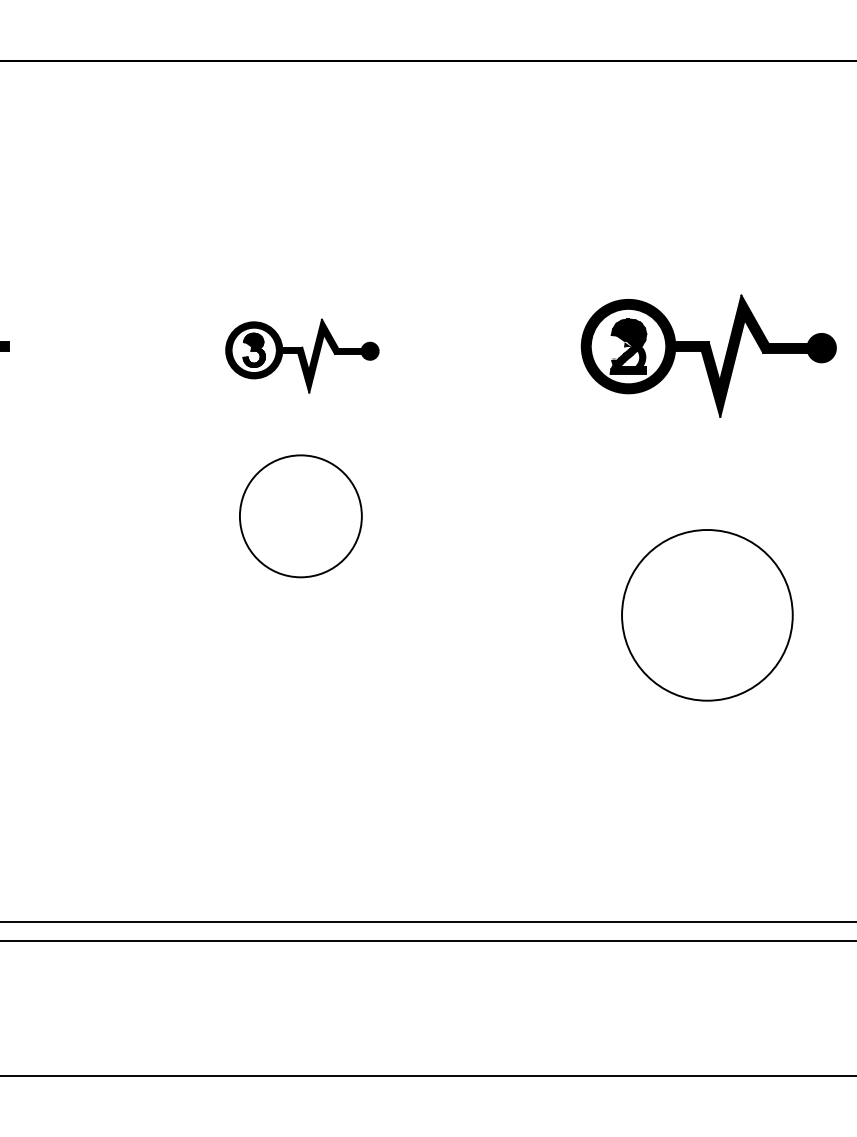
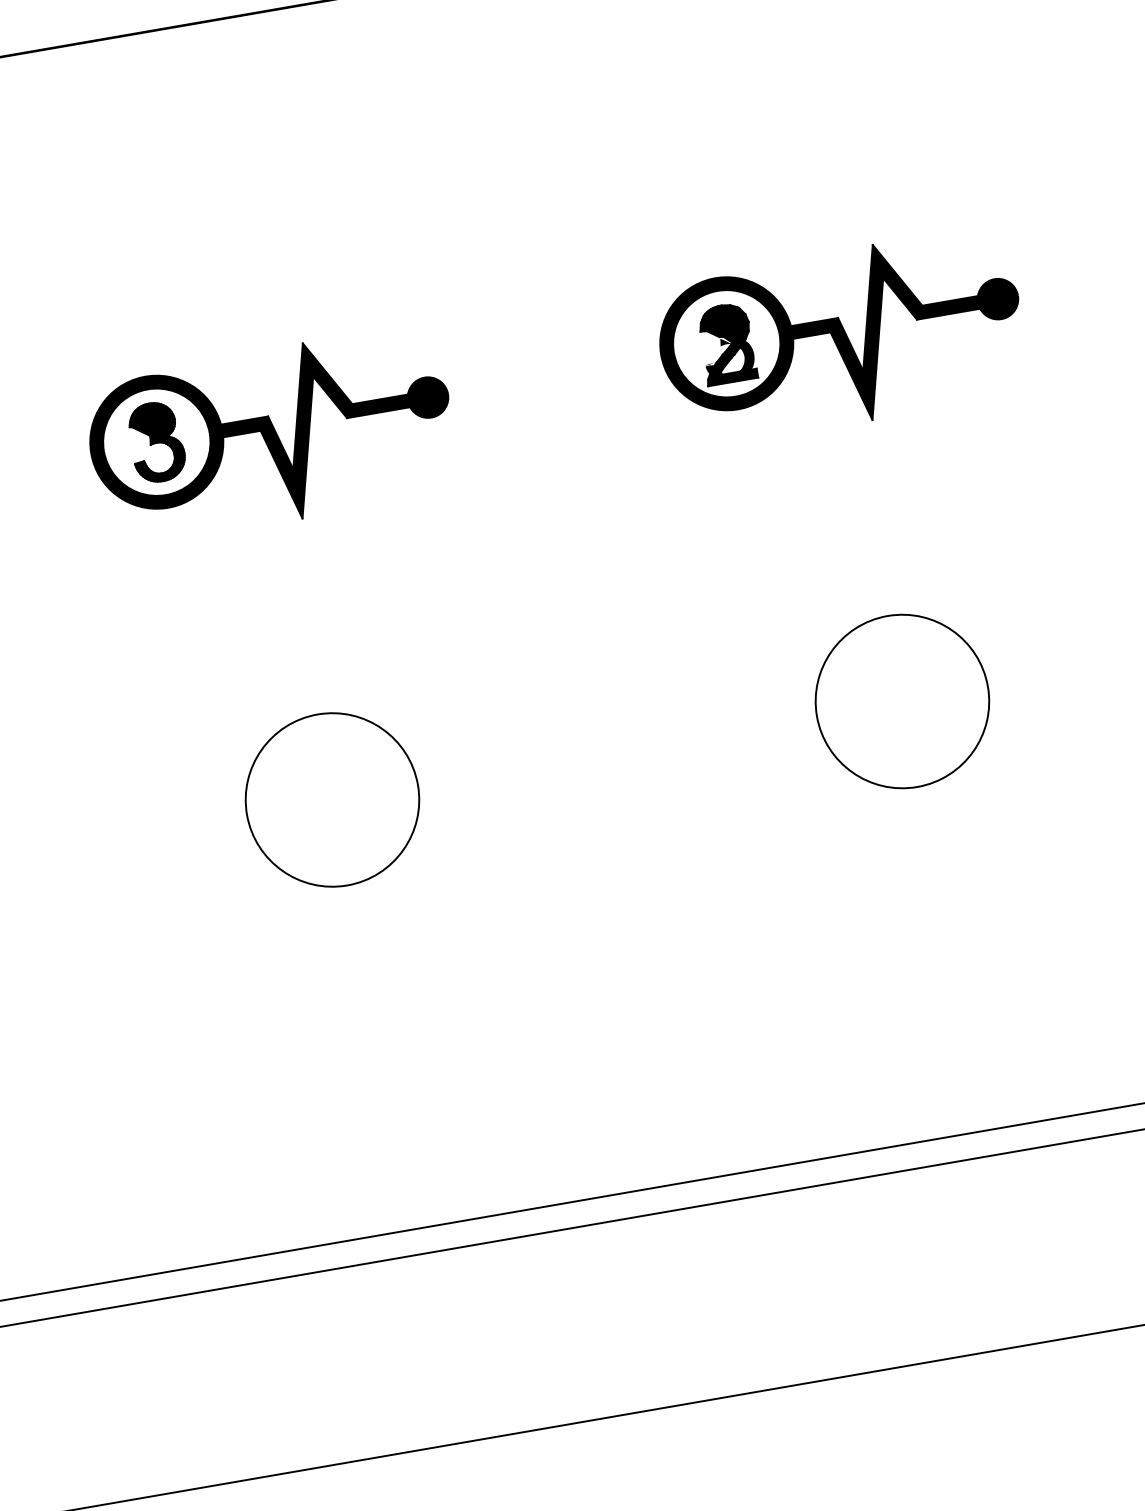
part: (302, 355) -> (271, 435), size x1.67
circle: (300, 516) -> (331, 800), moved
circle: (707, 615) -> (902, 701), size x0.71

